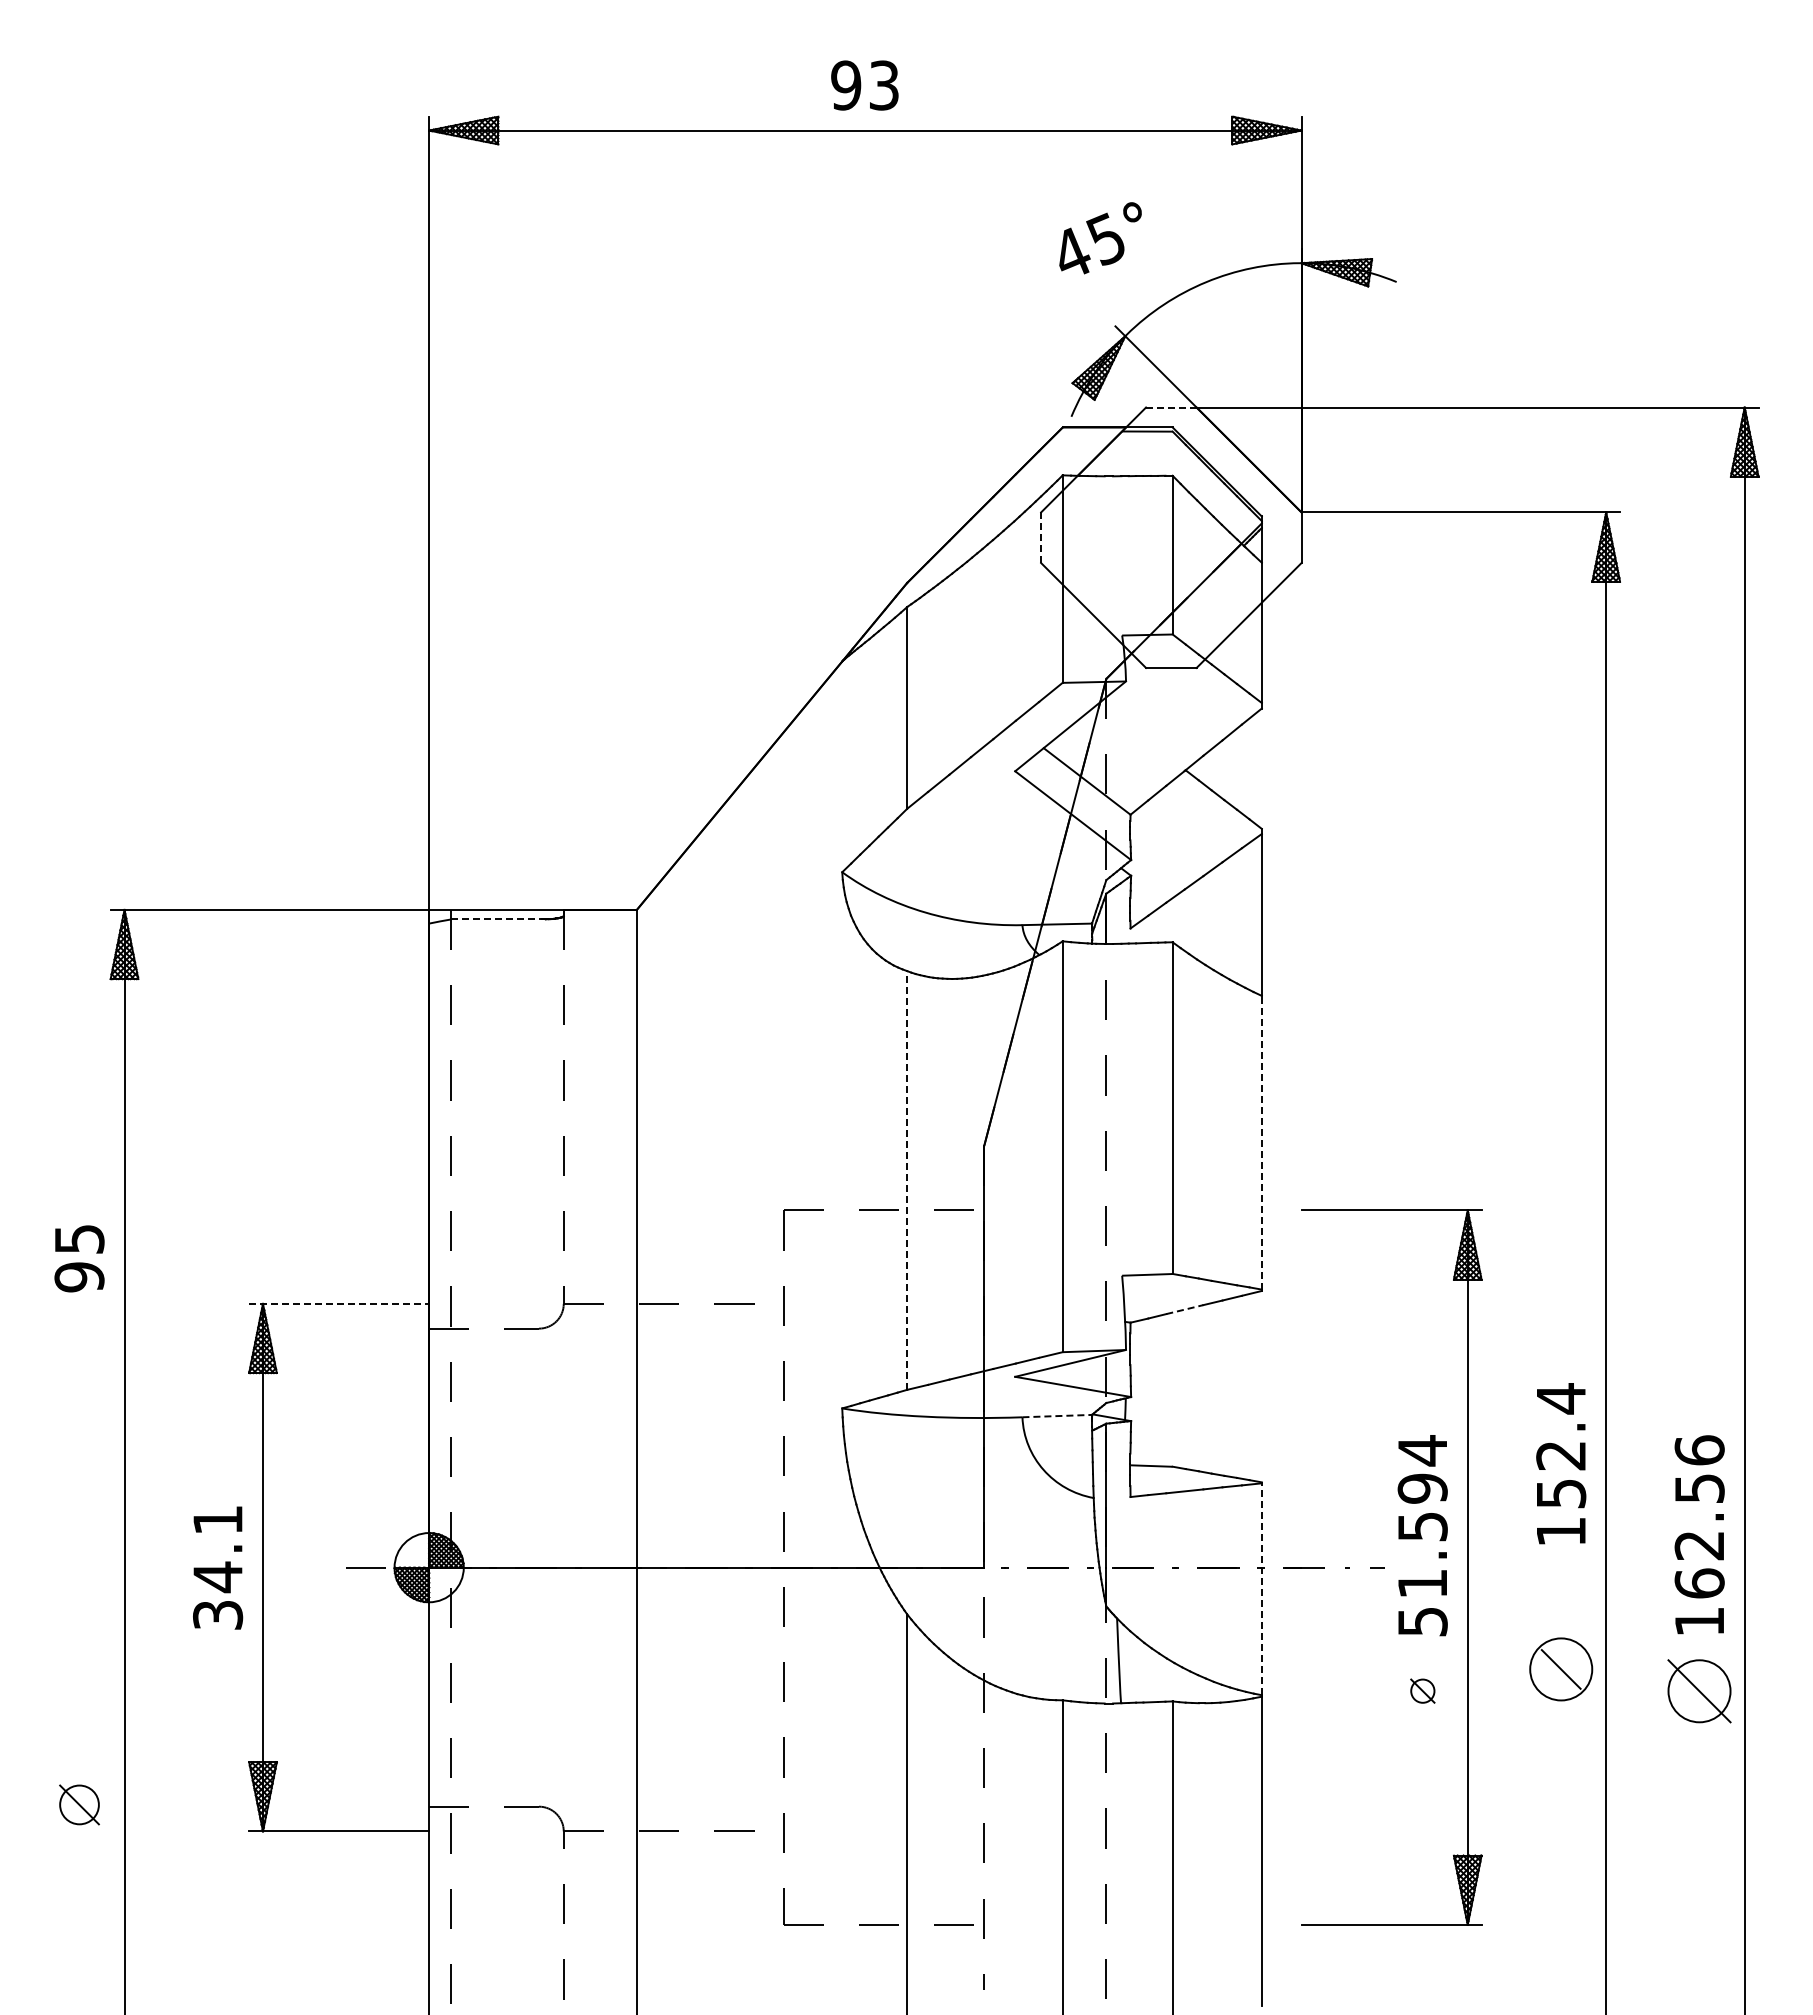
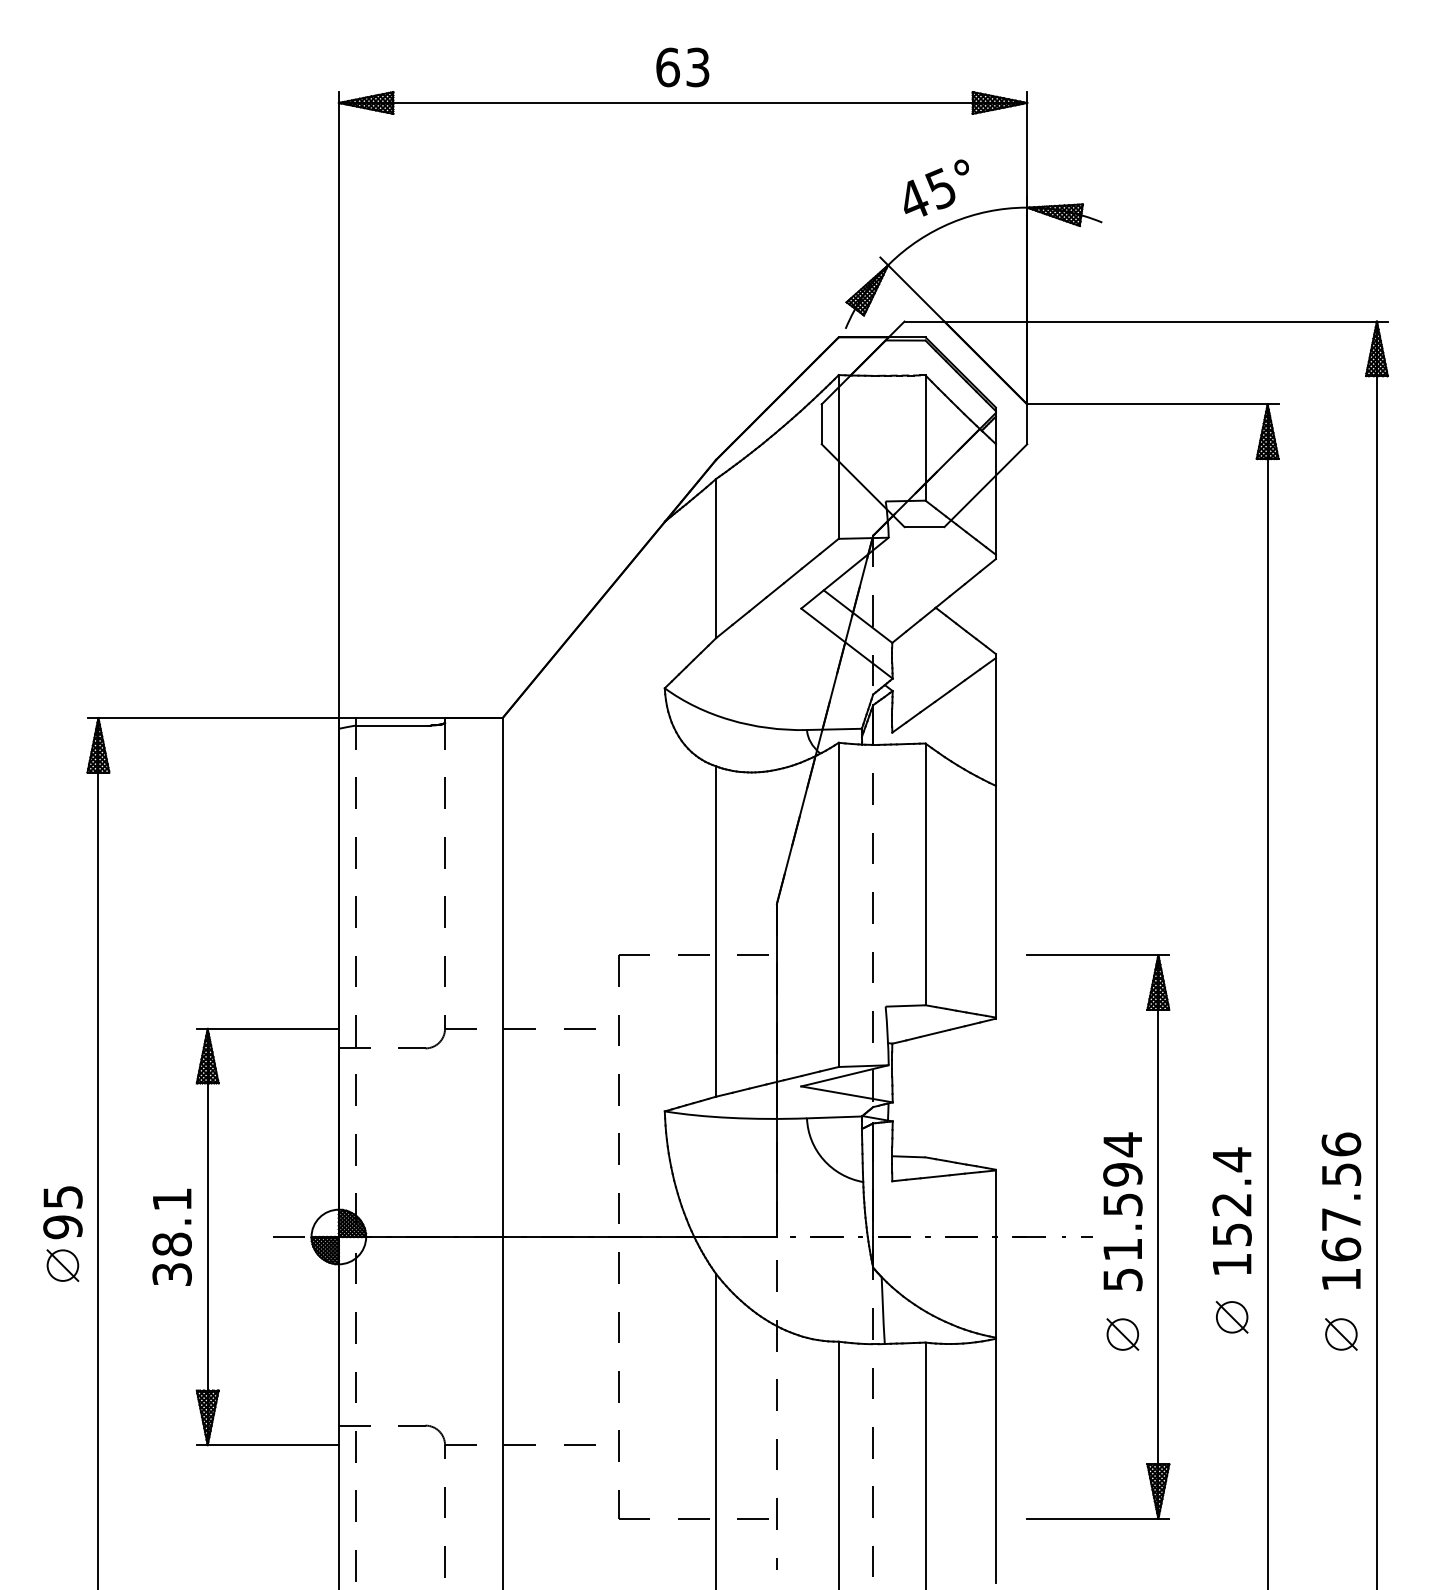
text: (846, 85) -> (668, 67), 93 -> 63
text: (1100, 238) -> (936, 188), moved
line: (1170, 407) -> (923, 321), dashed -> solid
line: (1041, 538) -> (822, 424), dashed -> solid
line: (496, 919) -> (391, 725), dashed -> solid
line: (1261, 1142) -> (995, 901), dashed -> solid
line: (907, 1179) -> (716, 930), dashed -> solid
text: (79, 1258) -> (62, 1212), moved
line: (339, 1303) -> (268, 1028), dashed -> solid
line: (1185, 1309) -> (935, 1033), dashed -> solid
line: (1057, 1416) -> (834, 1117), dashed -> solid
text: (1561, 1463) -> (1232, 1210), moved
text: (1698, 1545) -> (1340, 1219), 162.56 -> 167.56
text: (218, 1577) -> (172, 1244), 34.1 -> 38.1
line: (1261, 1588) -> (995, 1253), dashed -> solid
circle: (1560, 1669) -> (1231, 1317), size x0.62
part: (1422, 1690) -> (1122, 1333), size x1.67
part: (1699, 1690) -> (1341, 1333), size x0.62
part: (79, 1804) -> (62, 1265), moved

